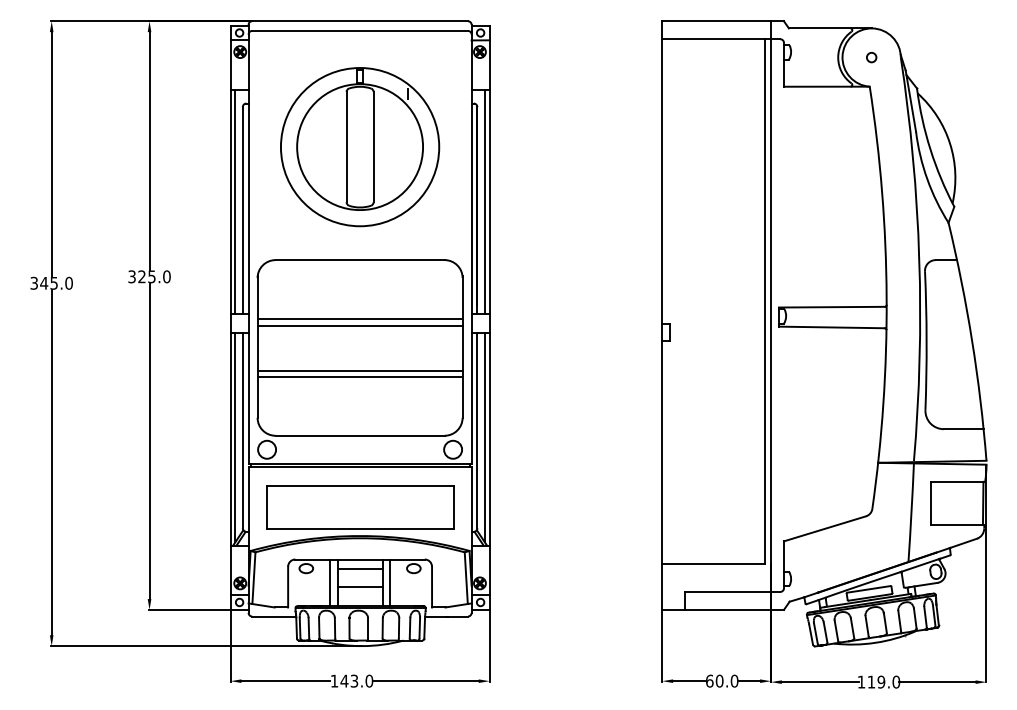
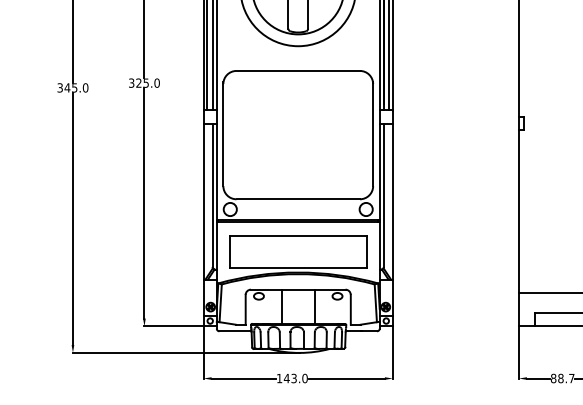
line: (359, 319) -> (297, 114), removed
line: (359, 325) -> (297, 118), removed
line: (359, 370) -> (297, 151), removed
line: (359, 377) -> (297, 156), removed
line: (235, 437) -> (207, 200), removed
line: (484, 437) -> (389, 200), removed
line: (359, 569) -> (297, 296), removed
line: (330, 582) -> (276, 306), removed
line: (389, 582) -> (319, 306), removed
line: (359, 587) -> (297, 310), removed
text: (721, 680) -> (562, 378), 60.0 -> 88.7

